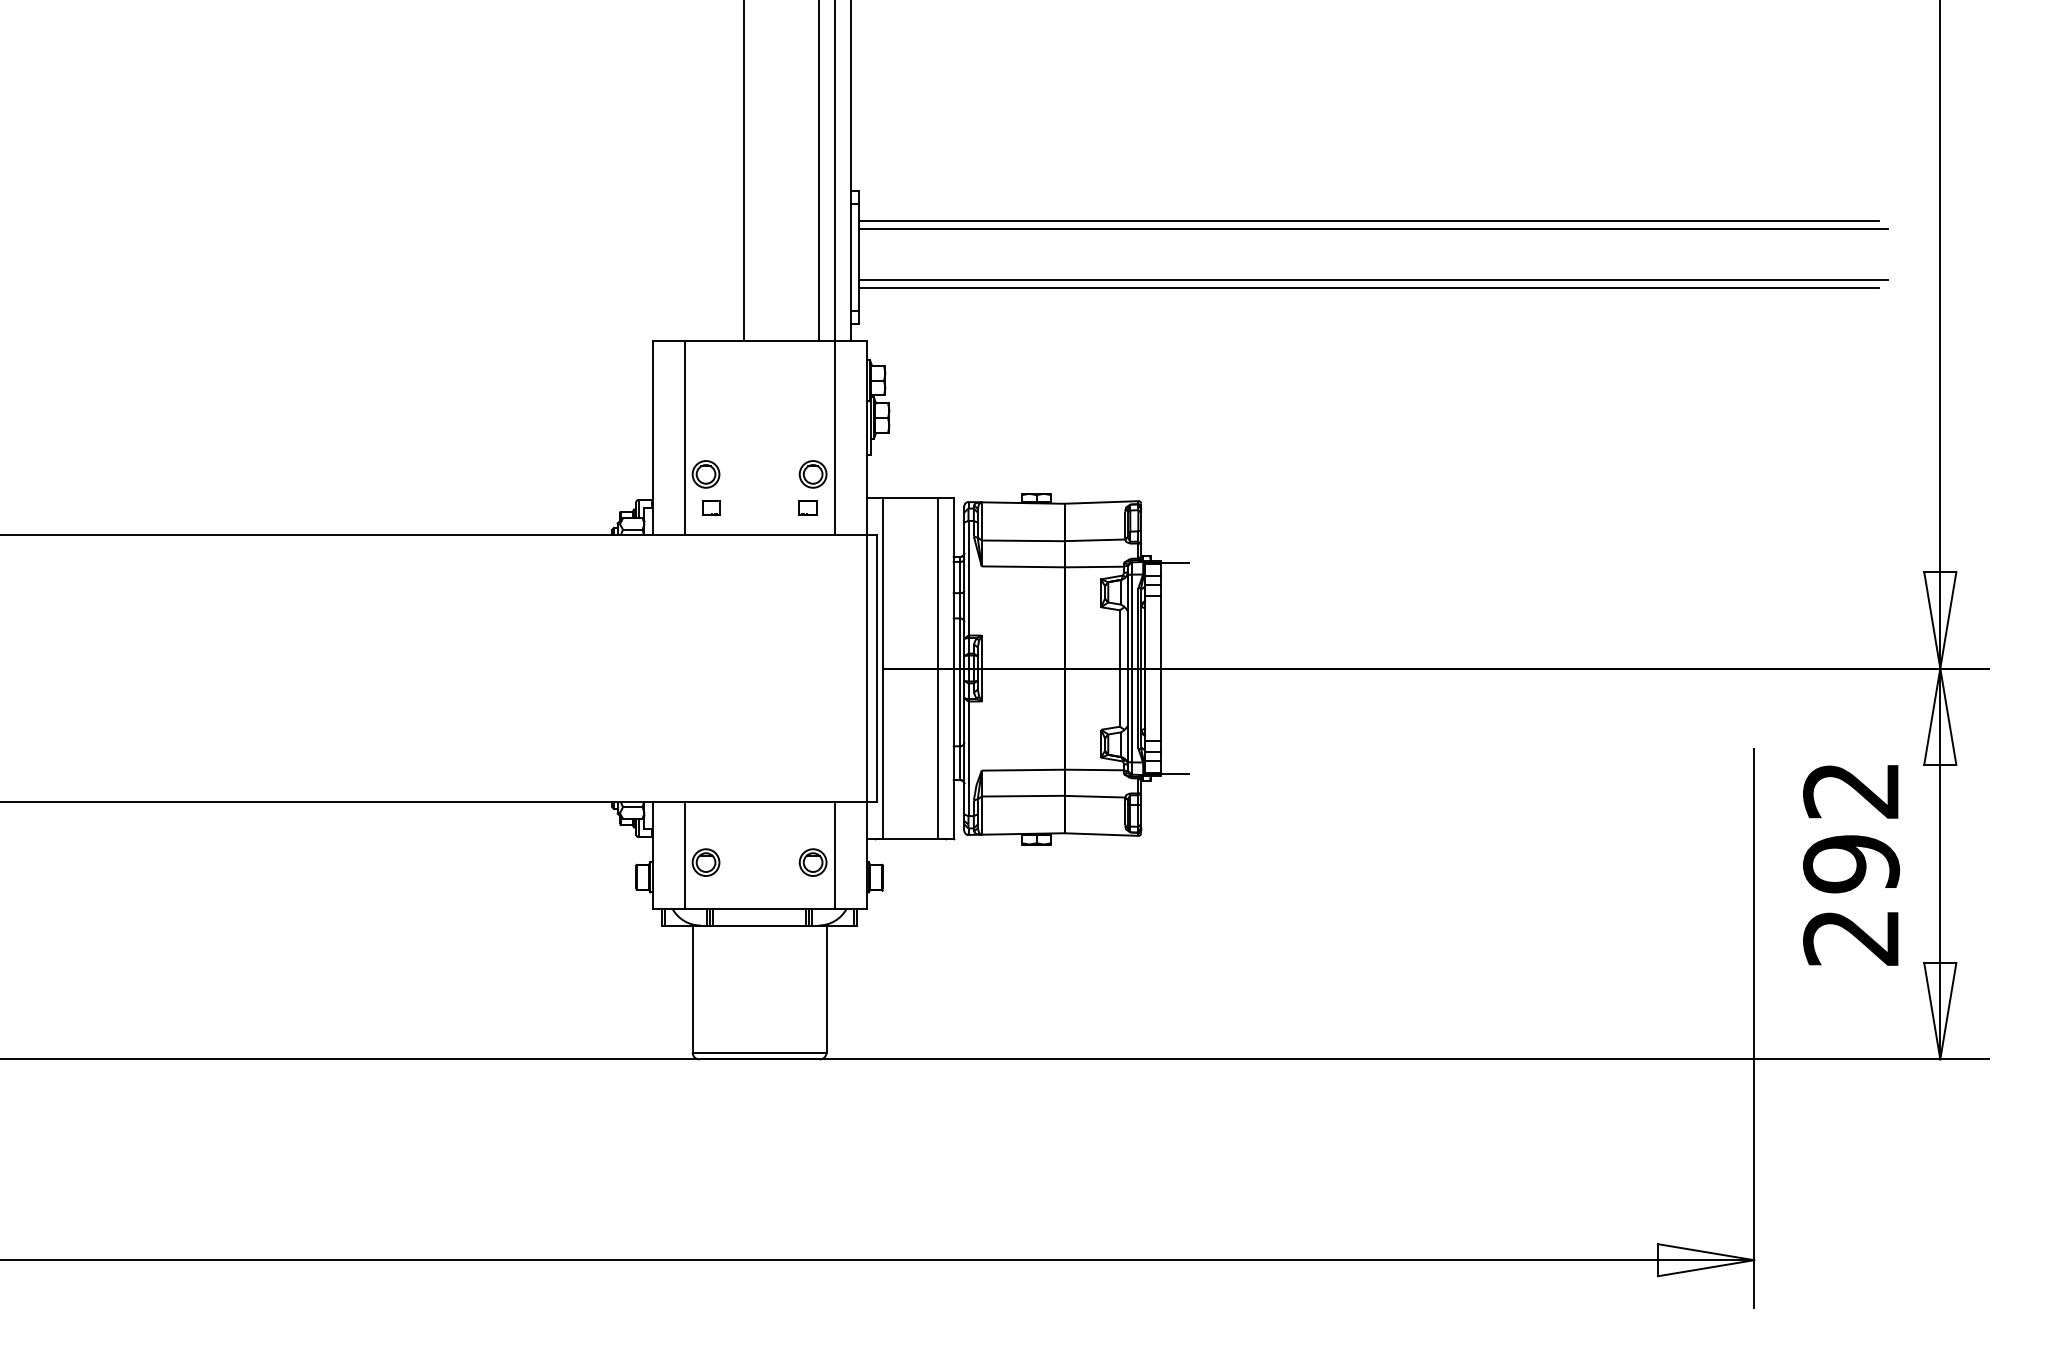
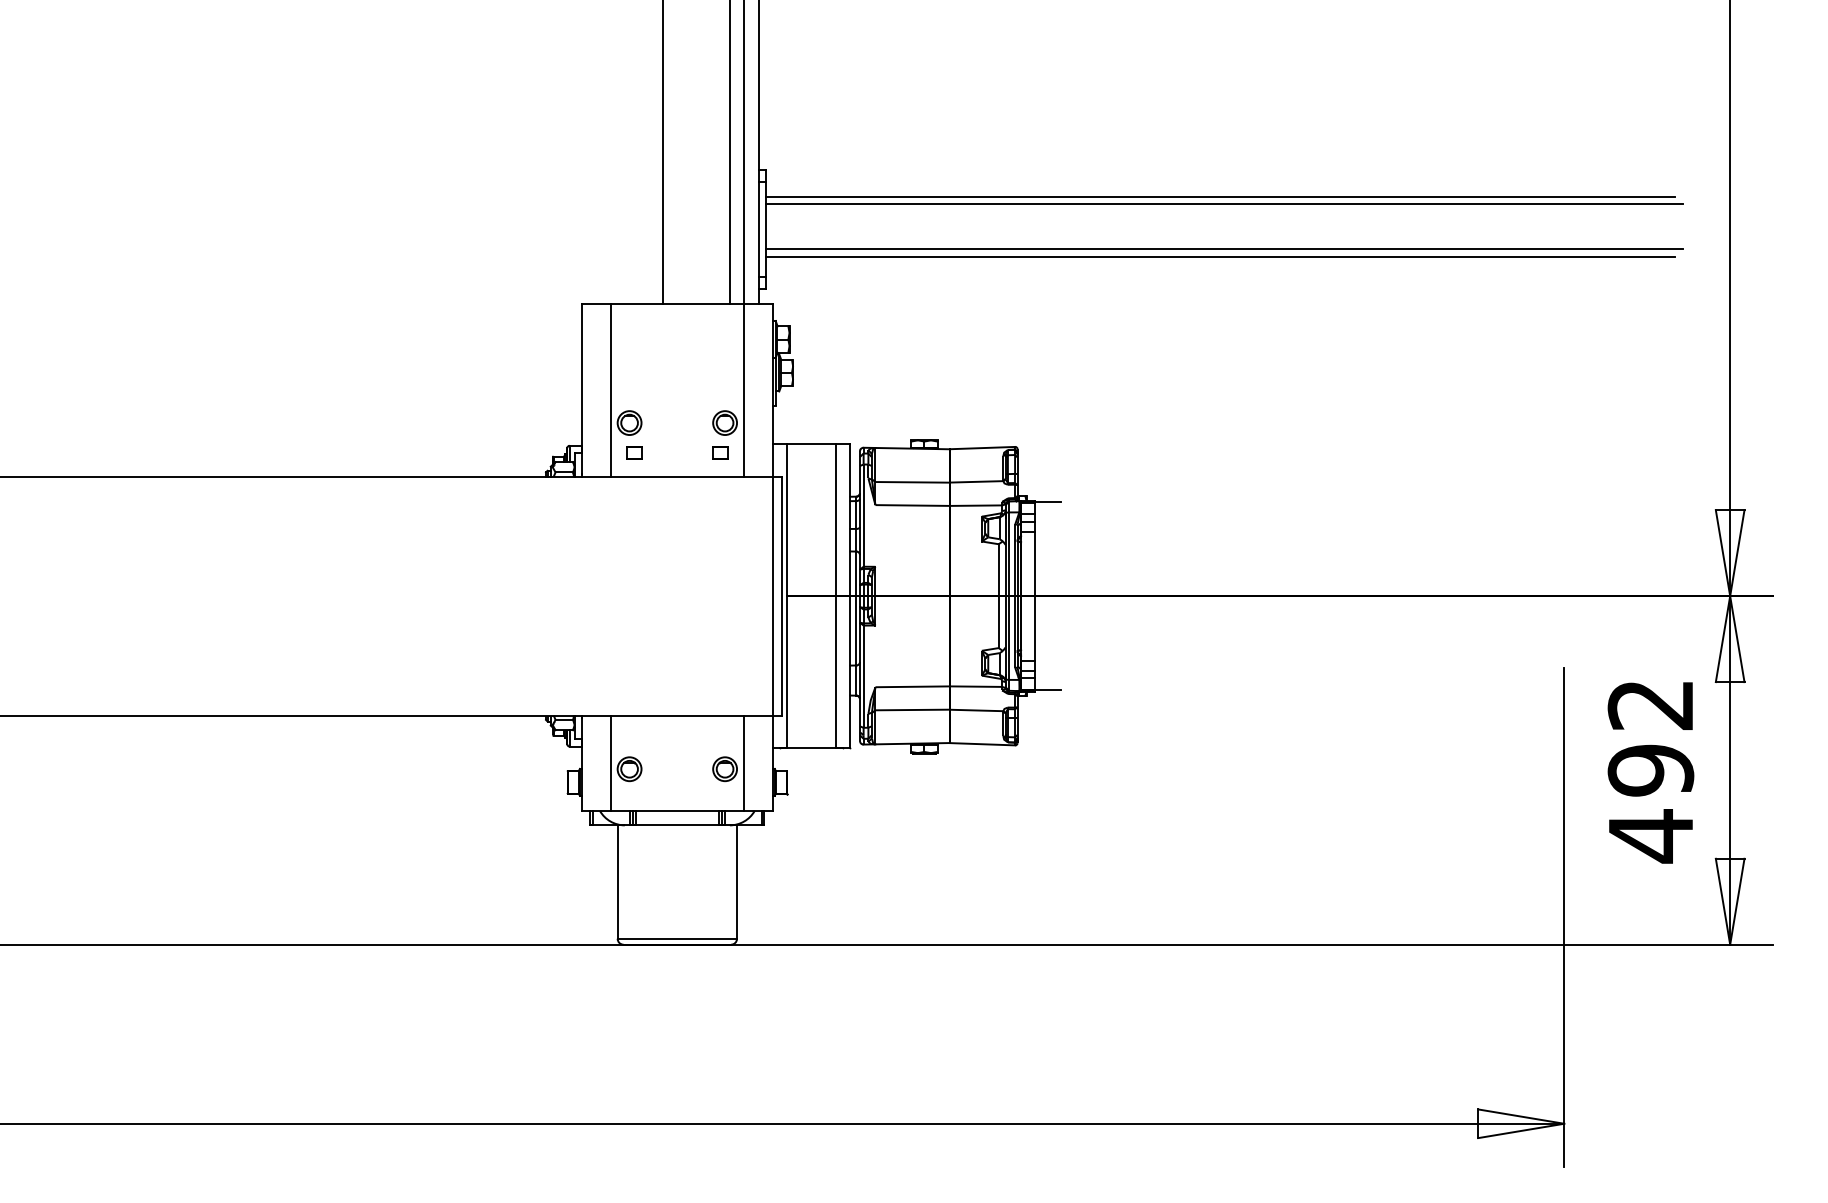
text: (1850, 937) -> (1650, 836), 292 -> 492

